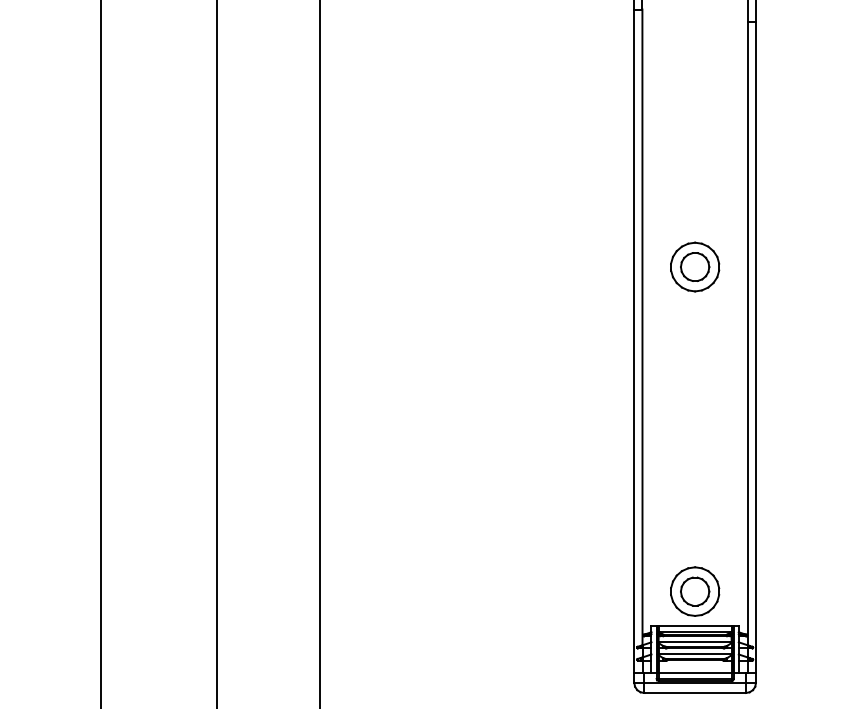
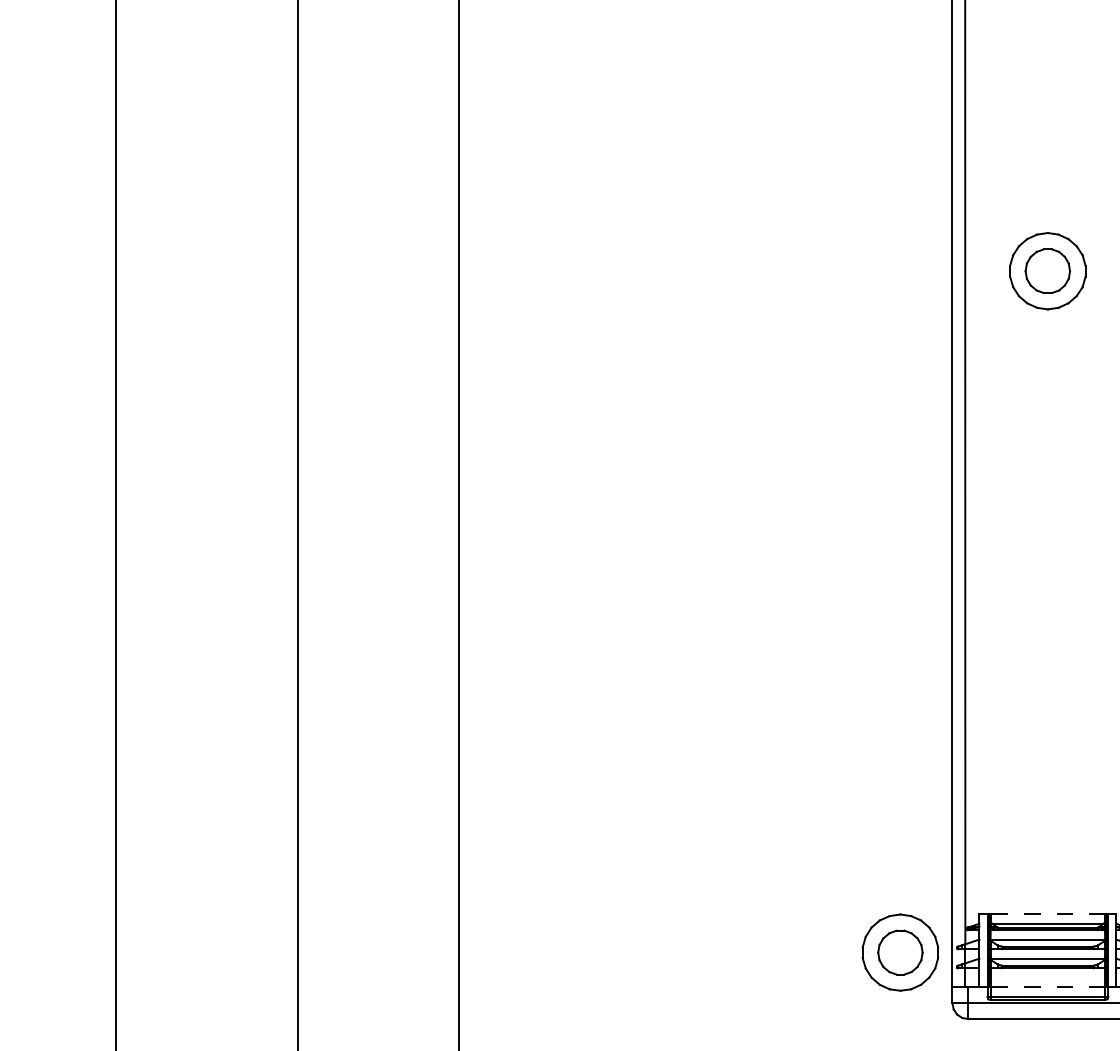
part: (695, 266) -> (1048, 270), moved
part: (695, 591) -> (901, 952), moved
line: (695, 626) -> (1048, 914), solid -> dashed
line: (695, 672) -> (1048, 986), solid -> dashed

